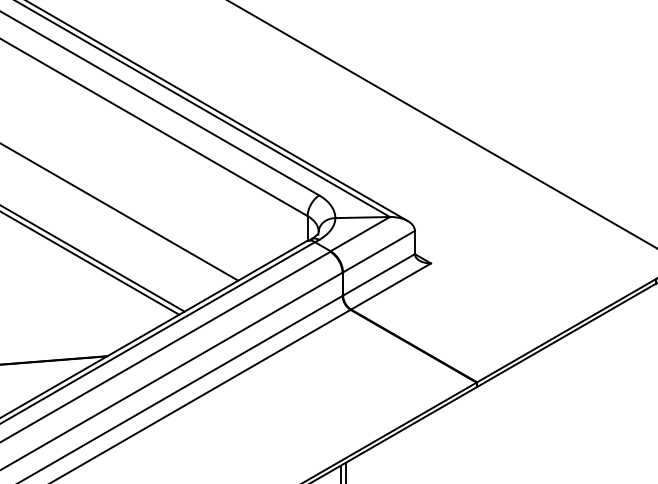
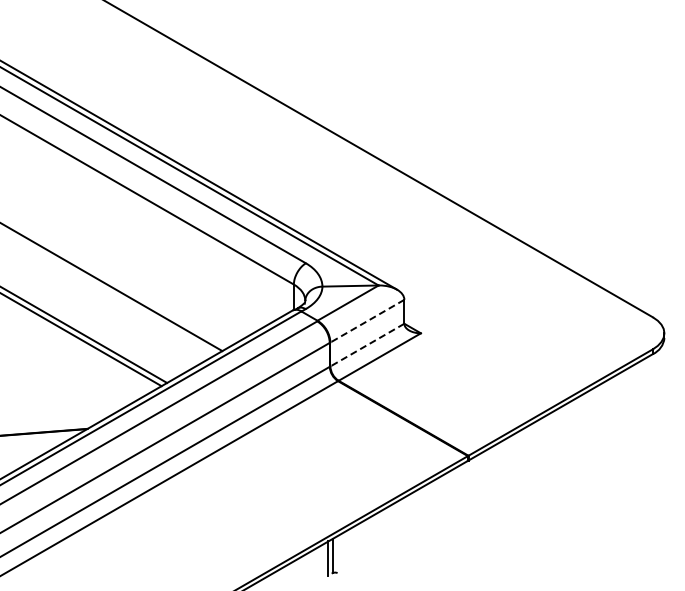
line: (378, 251) -> (366, 321), solid -> dashed
line: (378, 275) -> (366, 345), solid -> dashed

